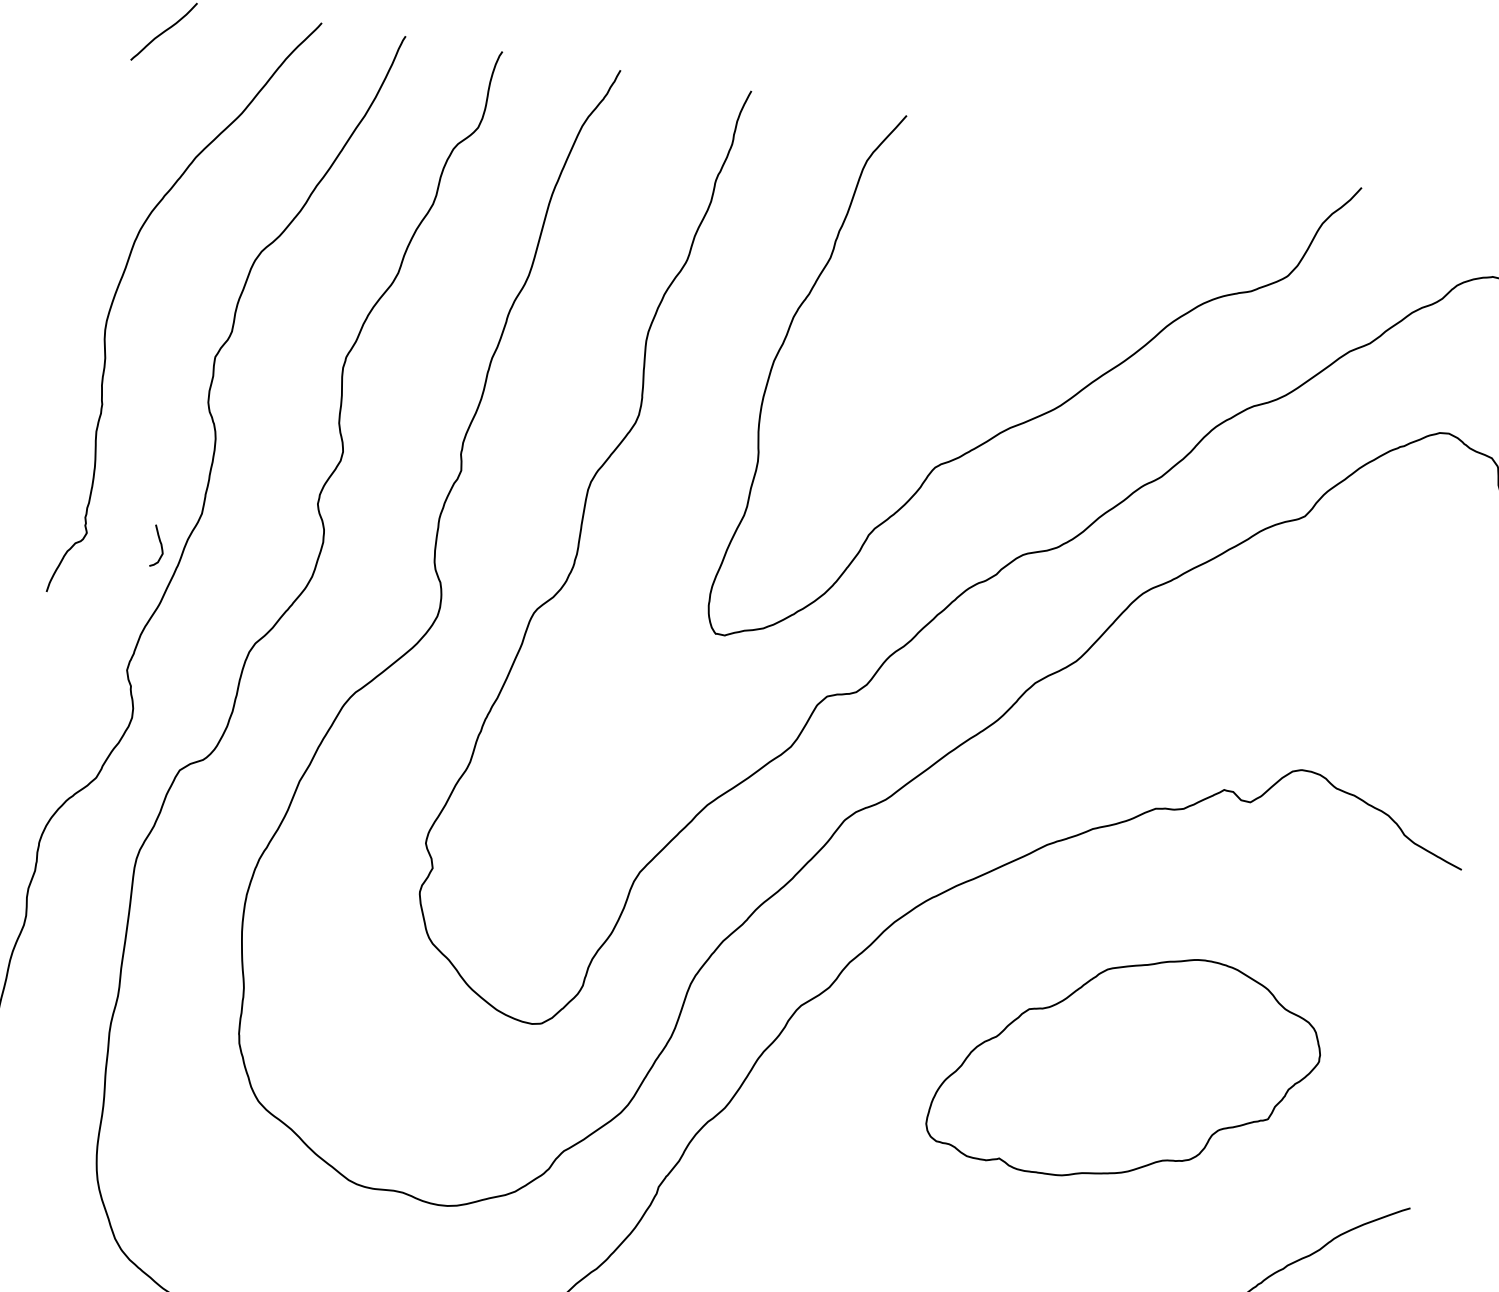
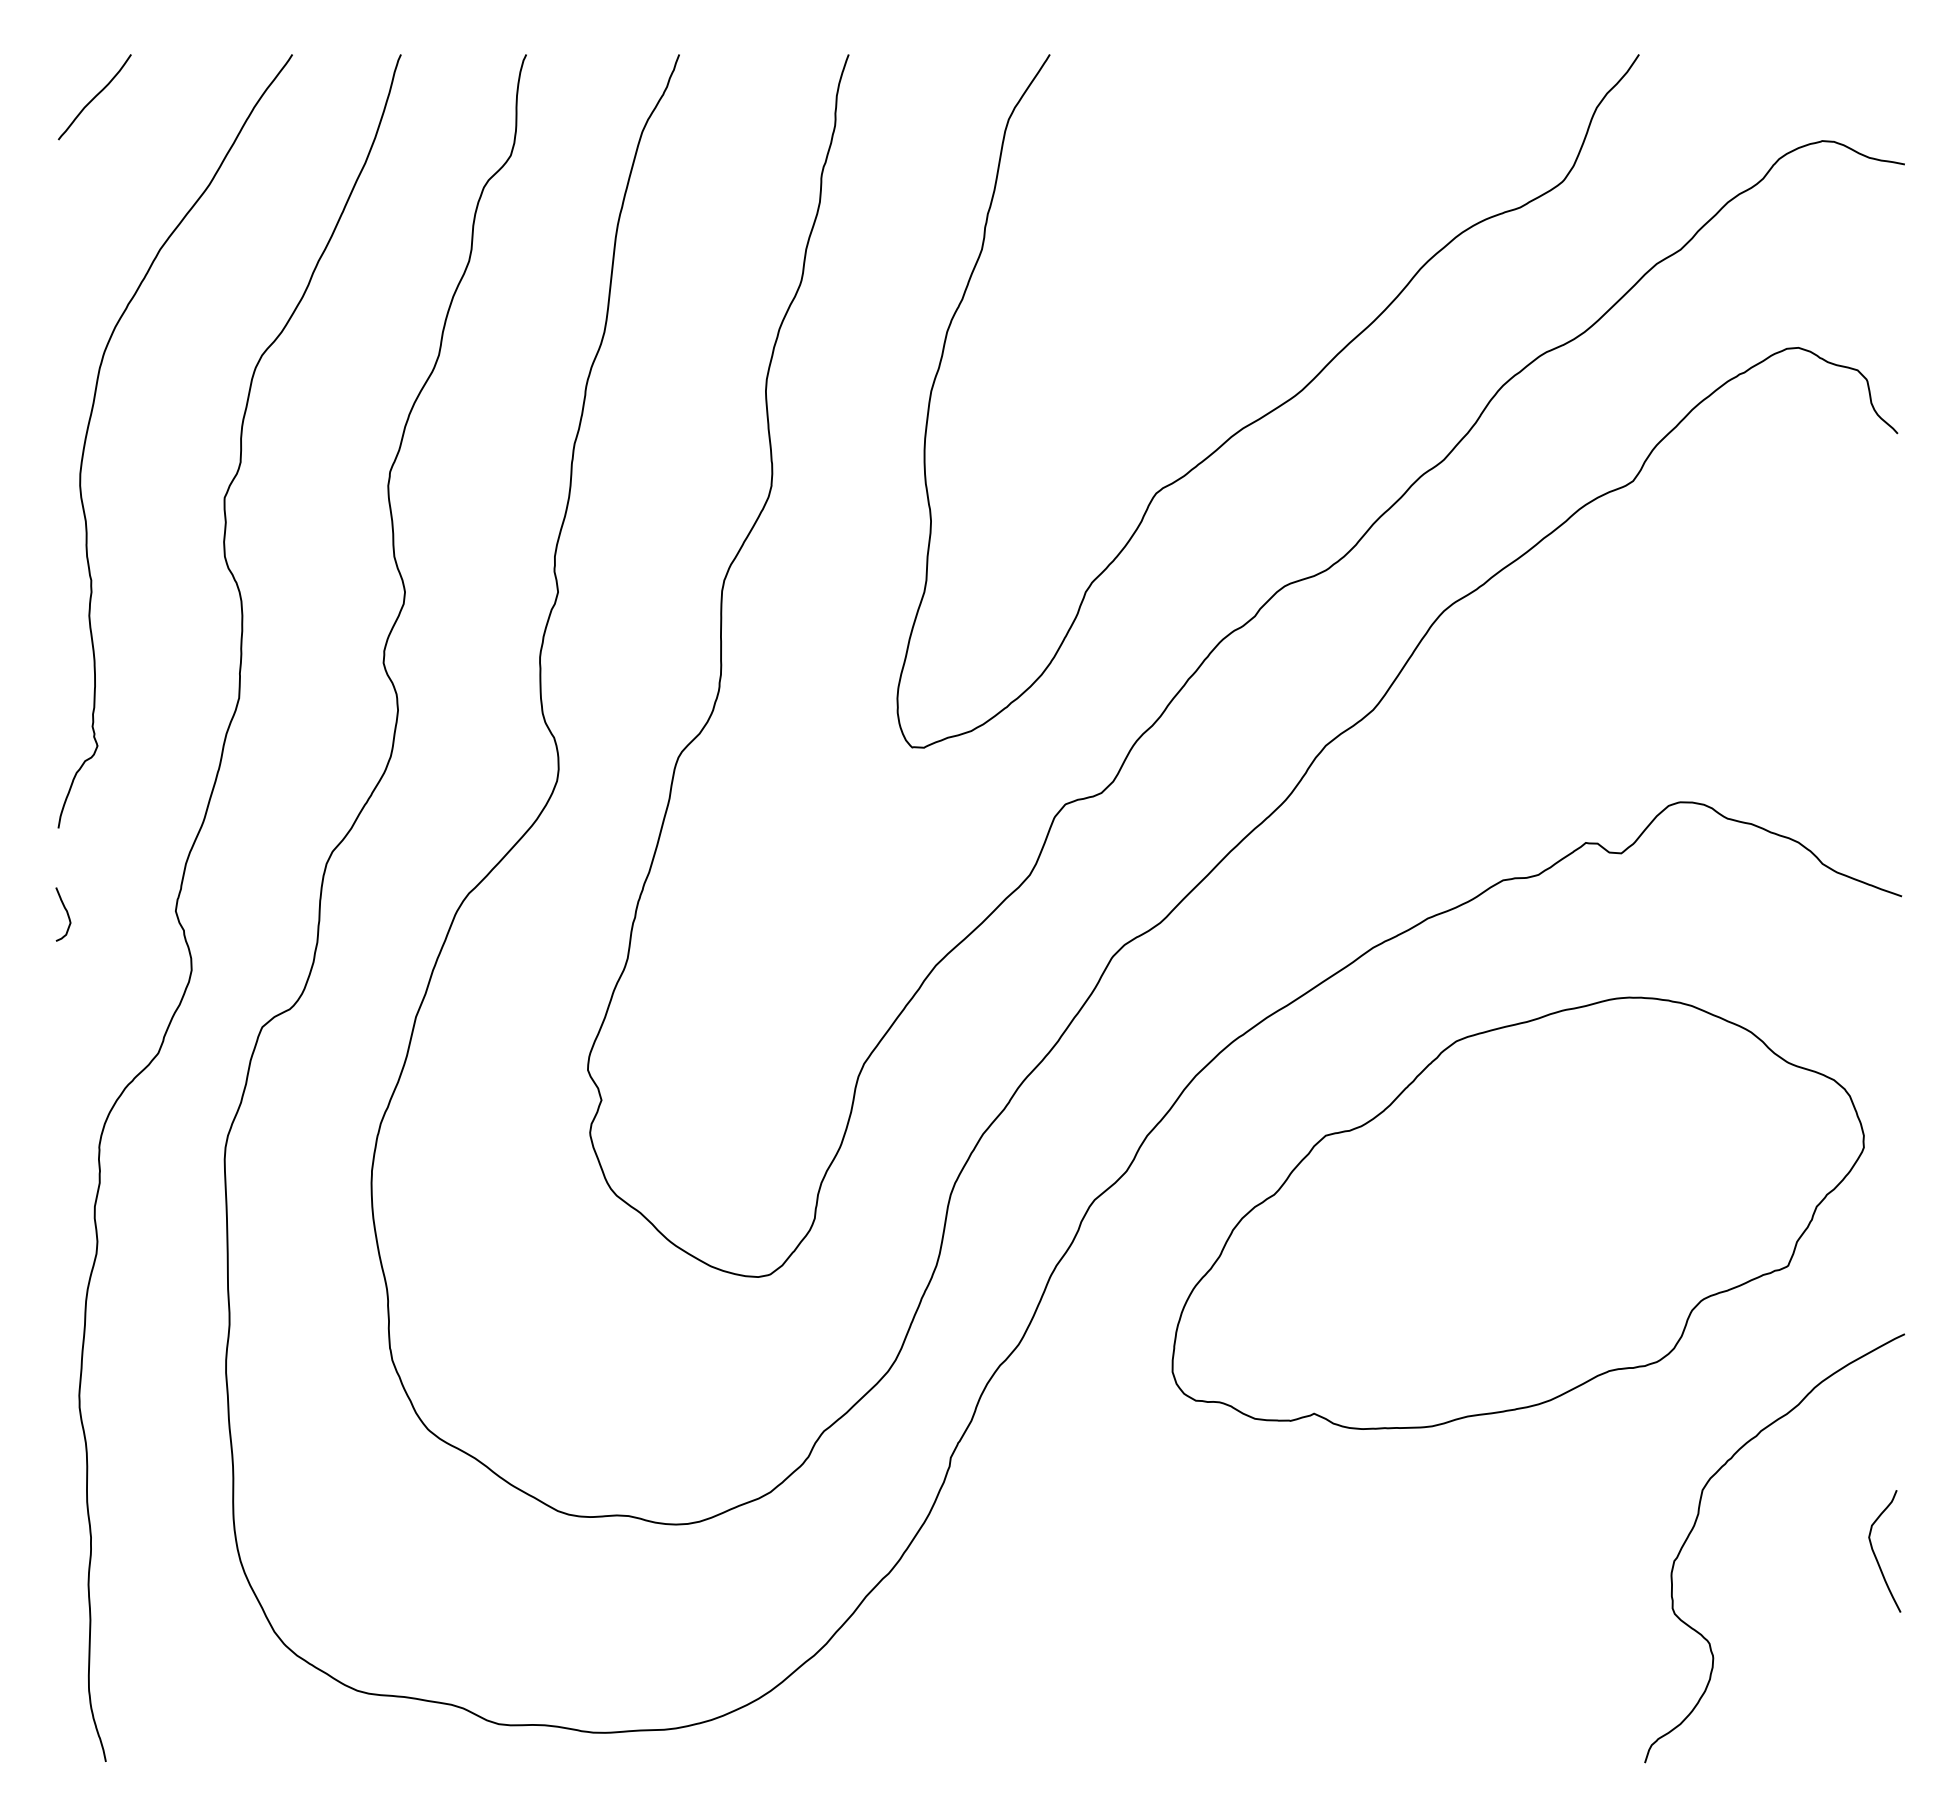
curve: (160, 545) -> (66, 913), moved
part: (1126, 1066) -> (1517, 1212), size x1.43

